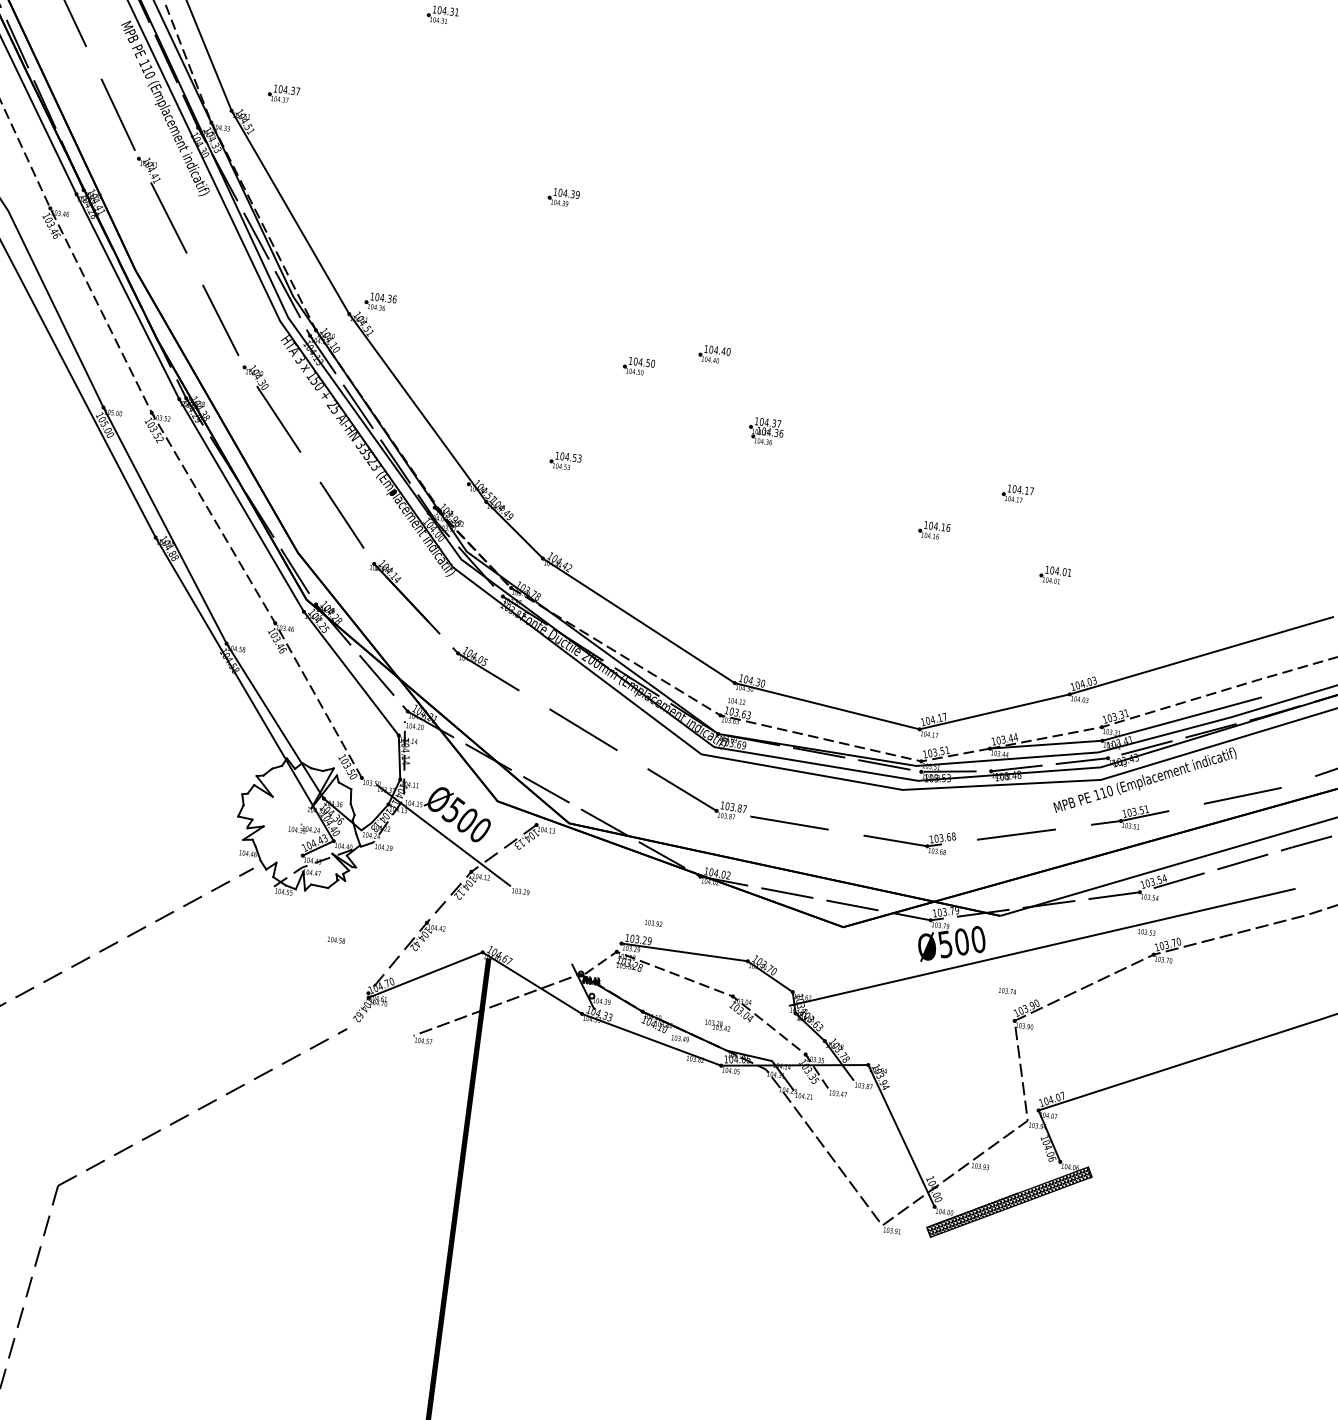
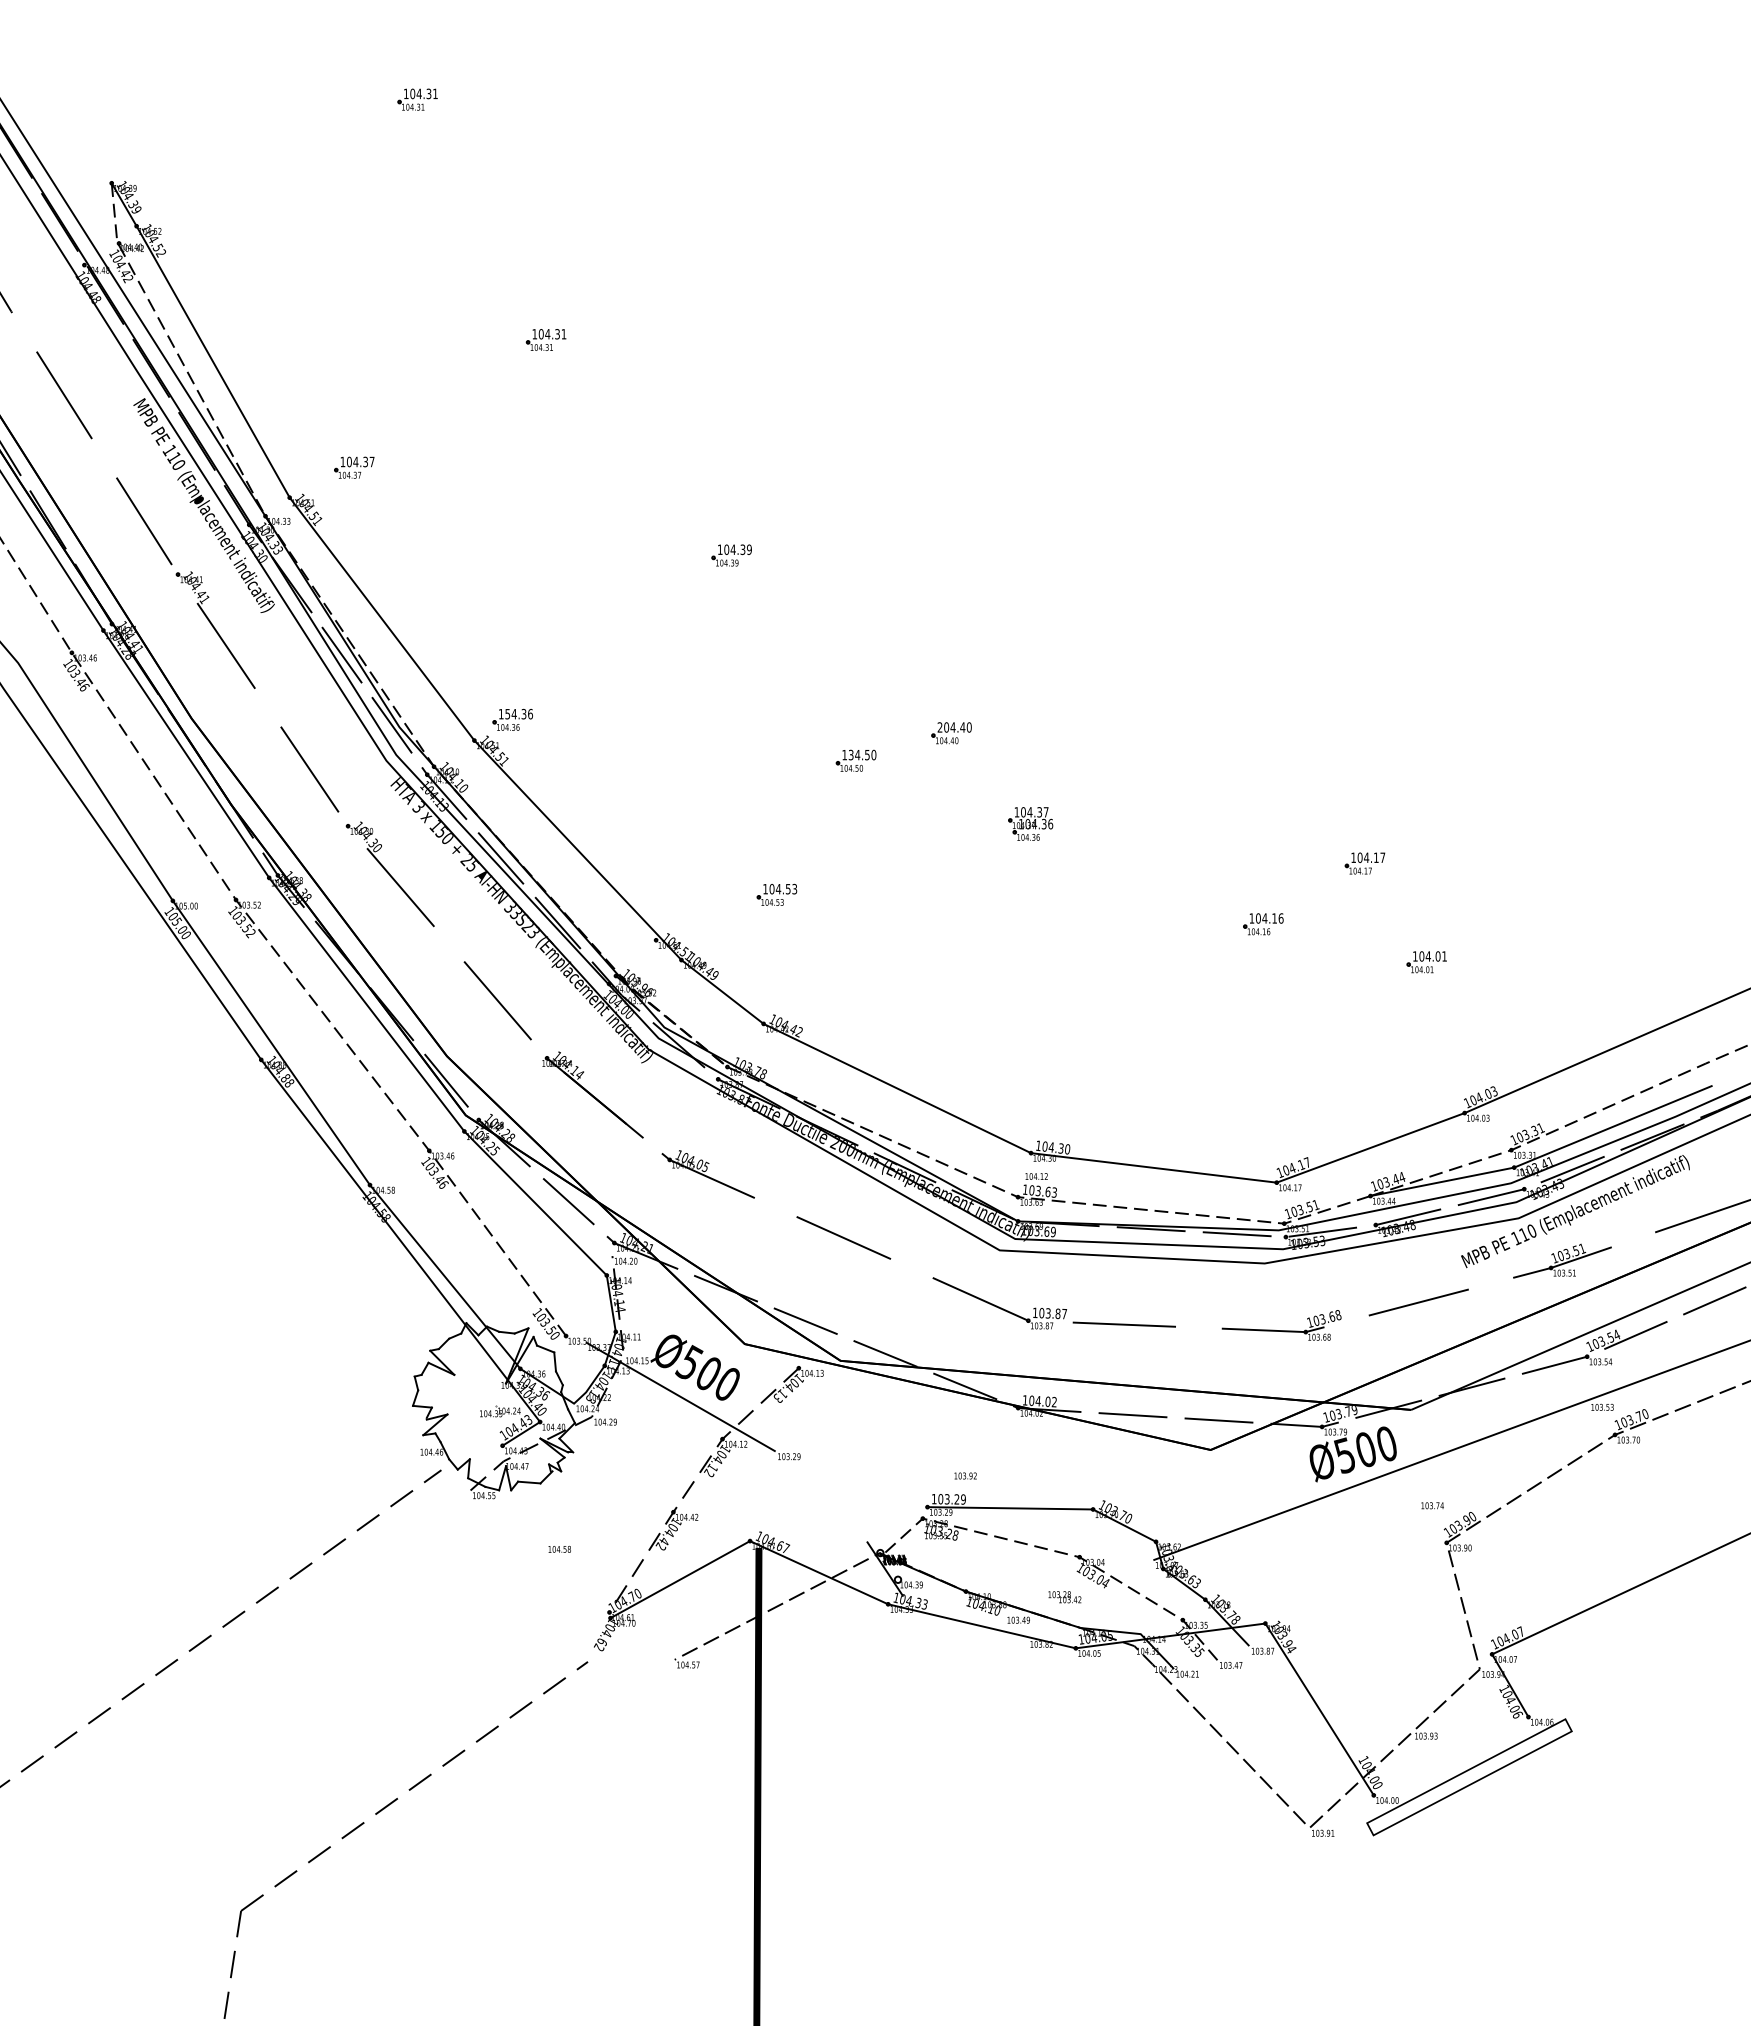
text: (377, 296) -> (507, 713), 104.36 -> 154.36
text: (705, 349) -> (939, 727), 104.40 -> 204.40
text: (635, 361) -> (850, 754), 104.50 -> 134.50
hatch: (1009, 1202) -> (1469, 1777), removed

